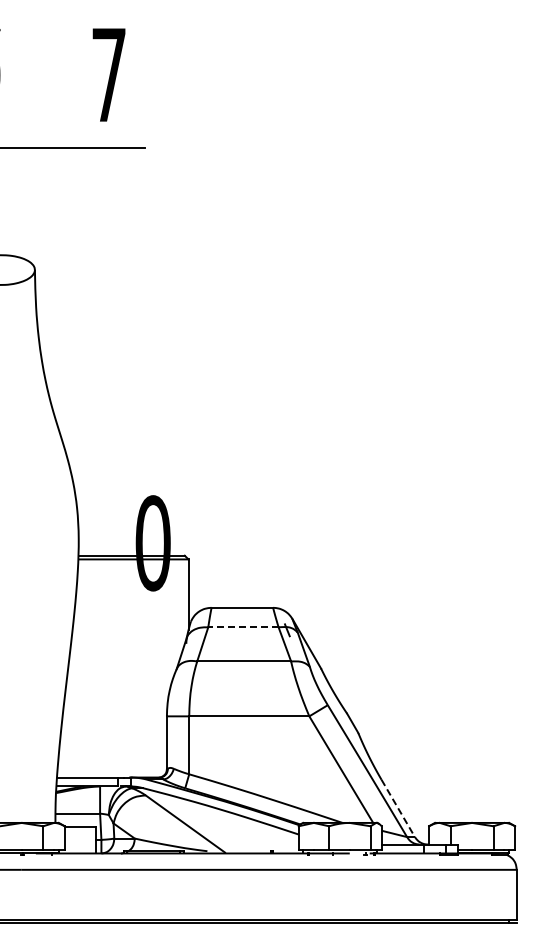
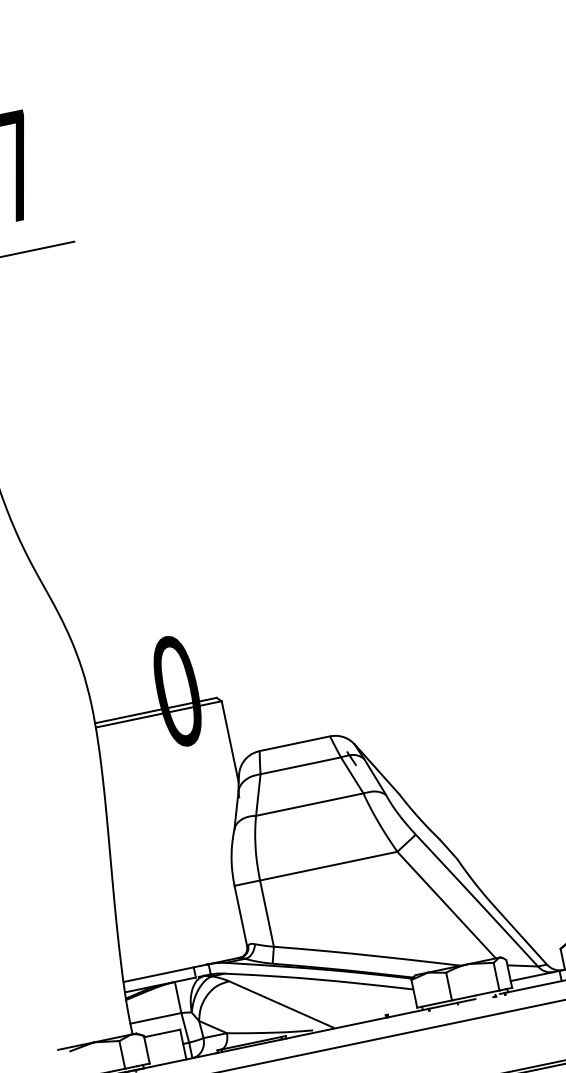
line: (242, 627) -> (299, 766), dashed -> solid
line: (398, 808) -> (521, 935), dashed -> solid

